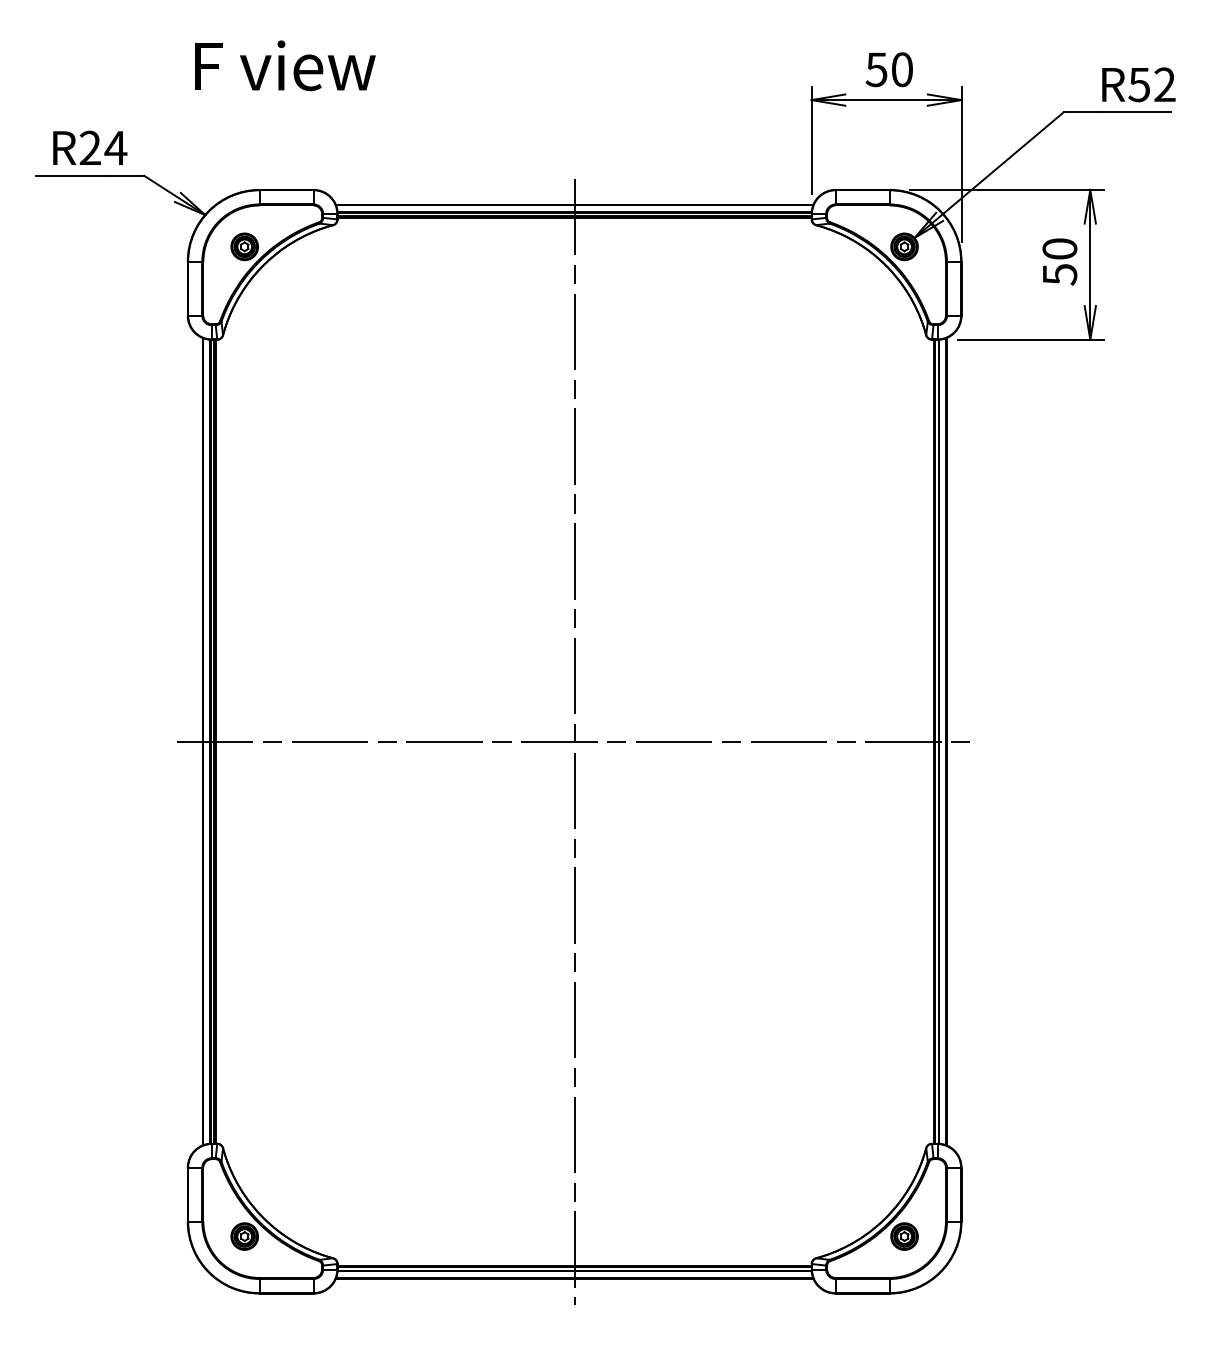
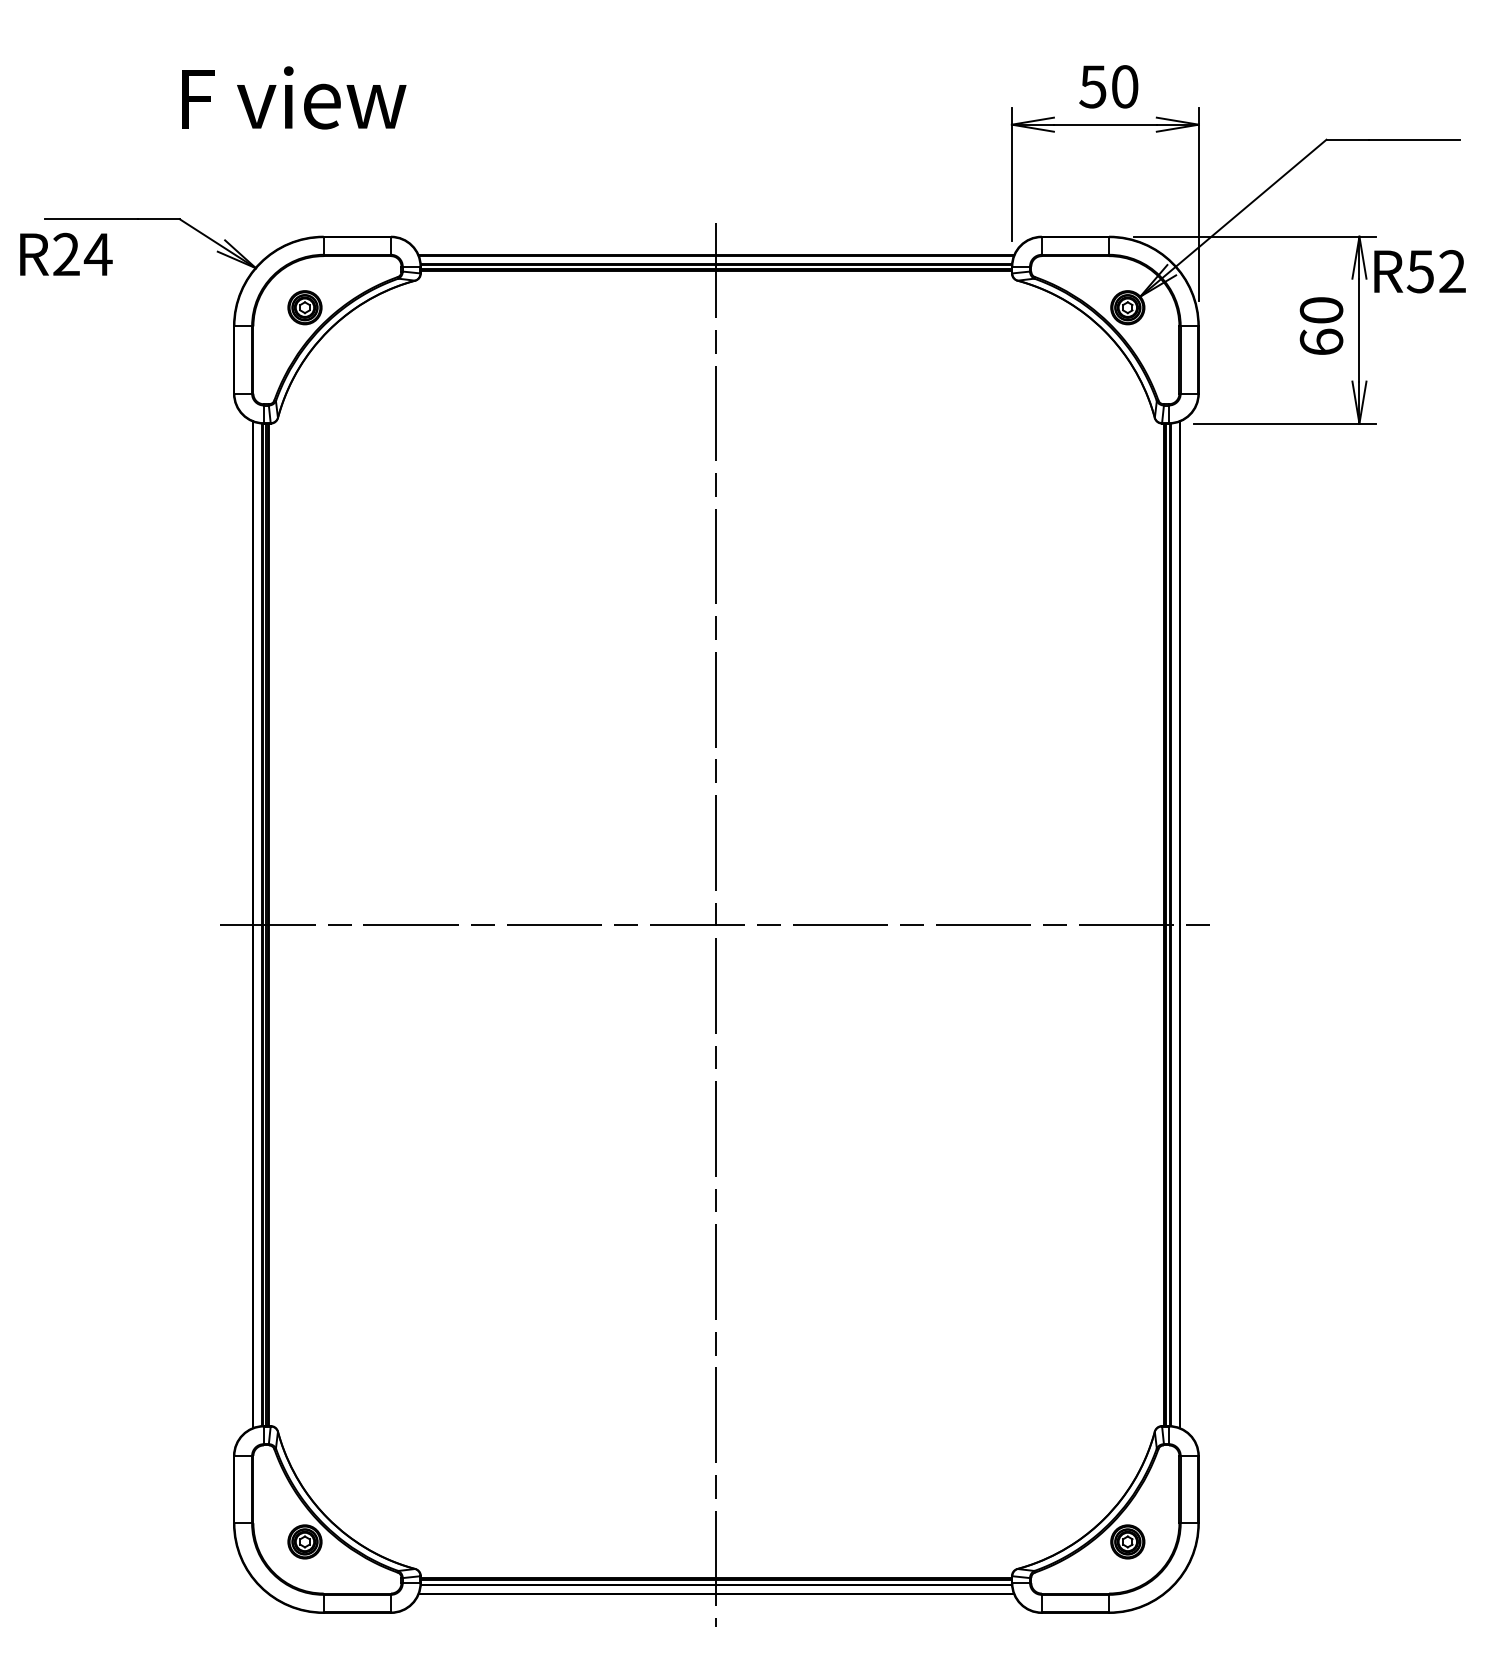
text: (286, 65) -> (294, 97), moved
text: (1138, 84) -> (1419, 271), moved
text: (90, 147) -> (66, 253), moved
text: (1059, 274) -> (1321, 342), 50 -> 60

